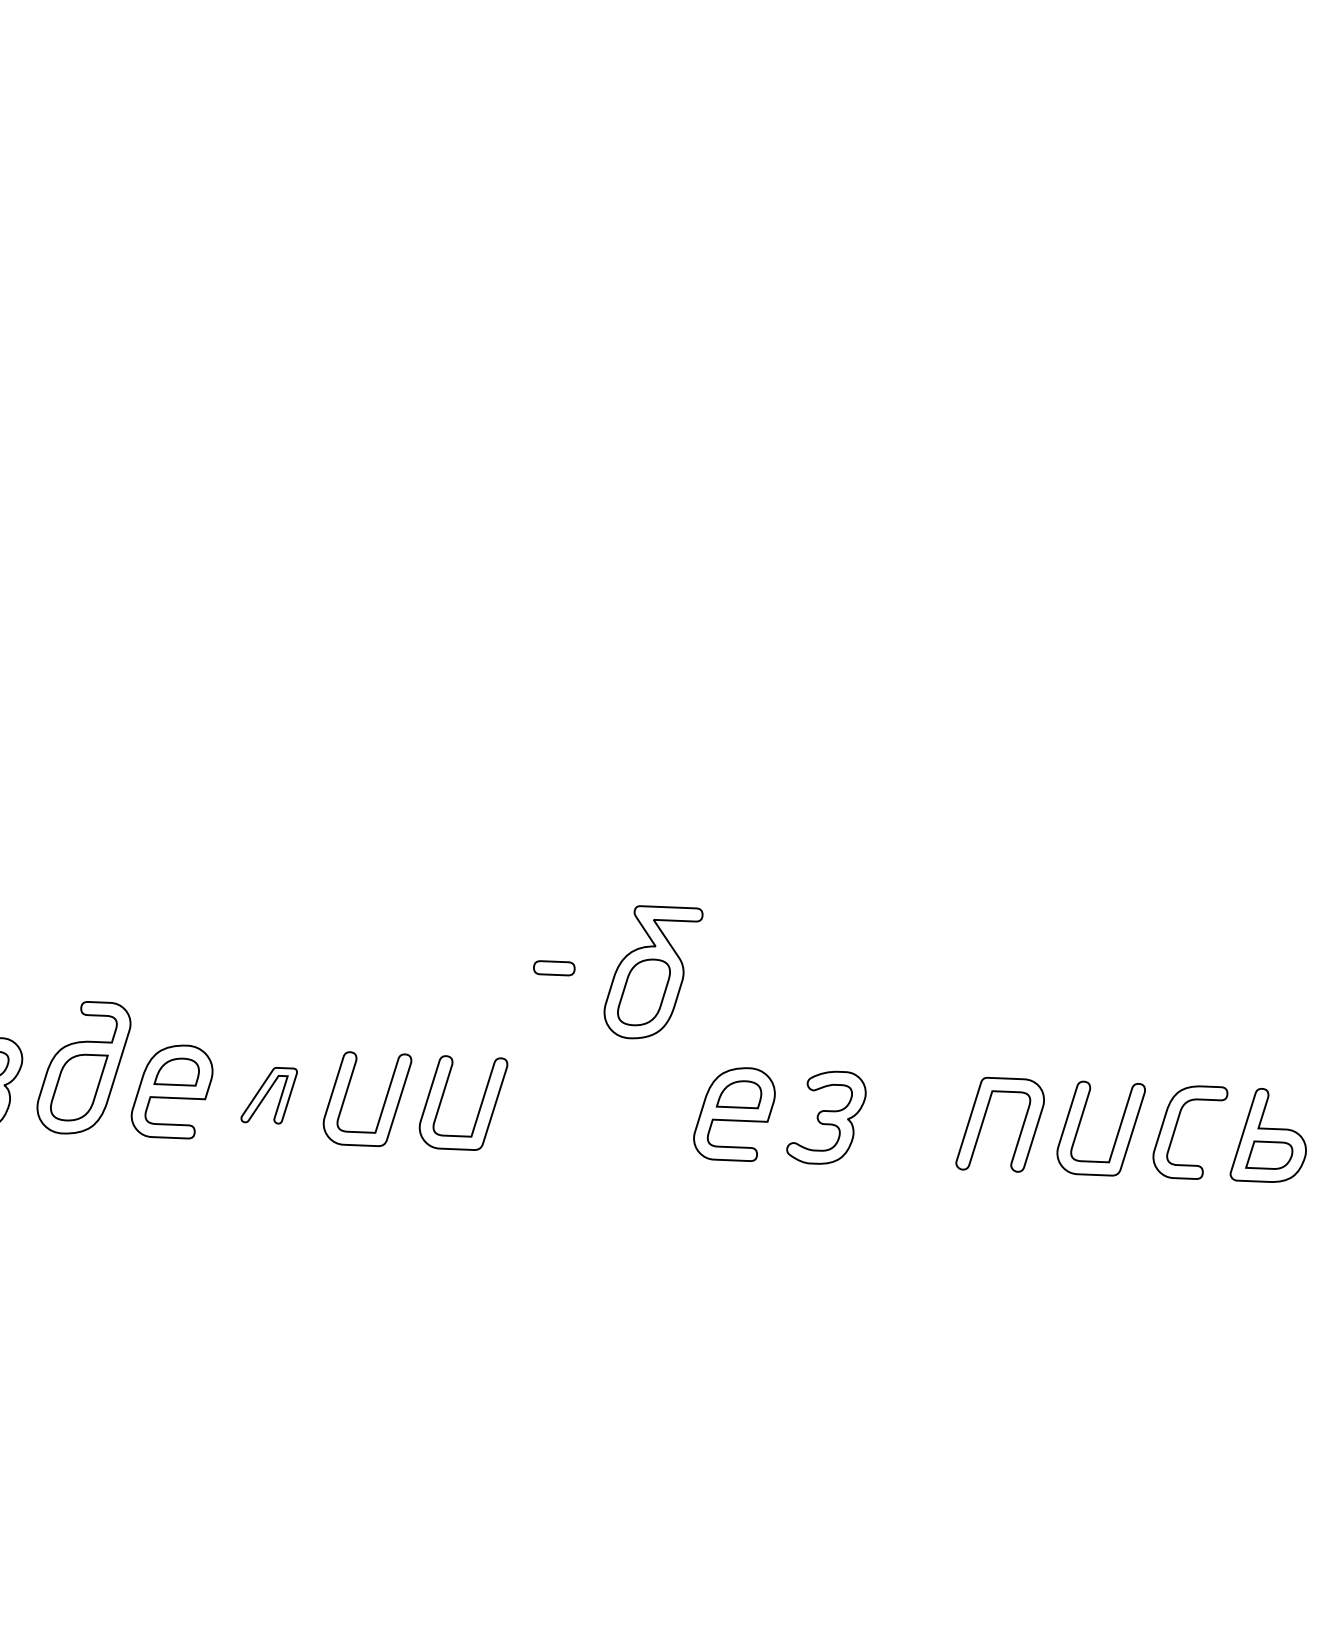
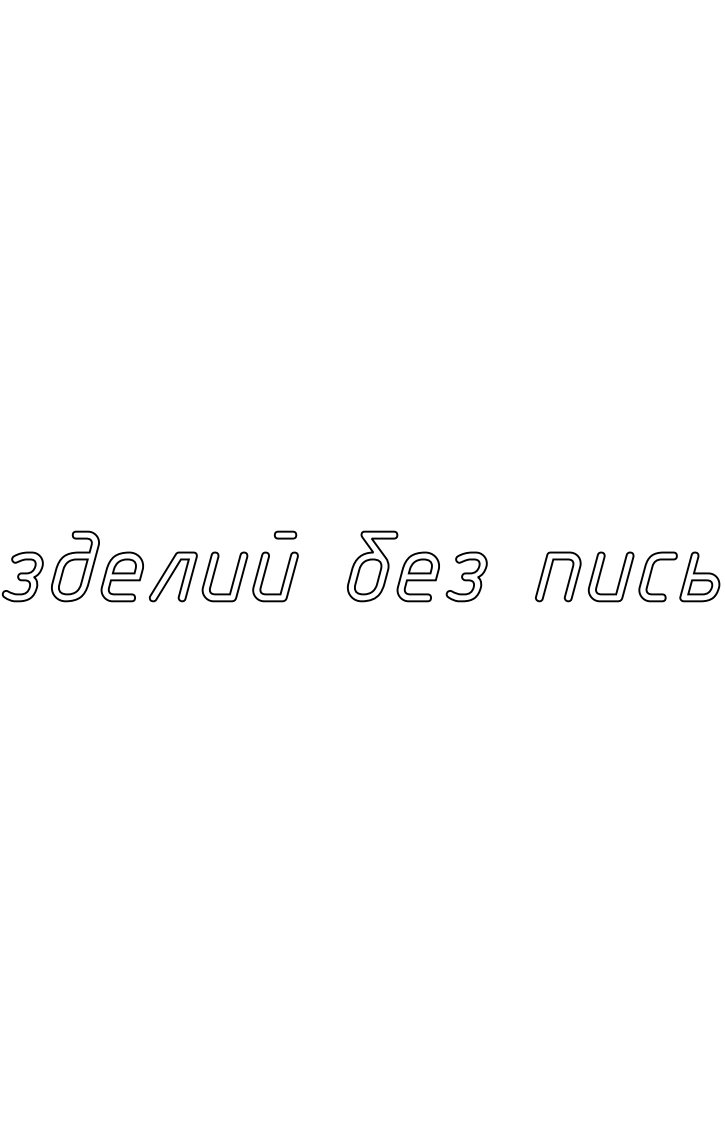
part: (554, 967) -> (285, 534), moved
part: (653, 972) -> (372, 566), moved
part: (269, 1094) -> (173, 576), size x1.67

